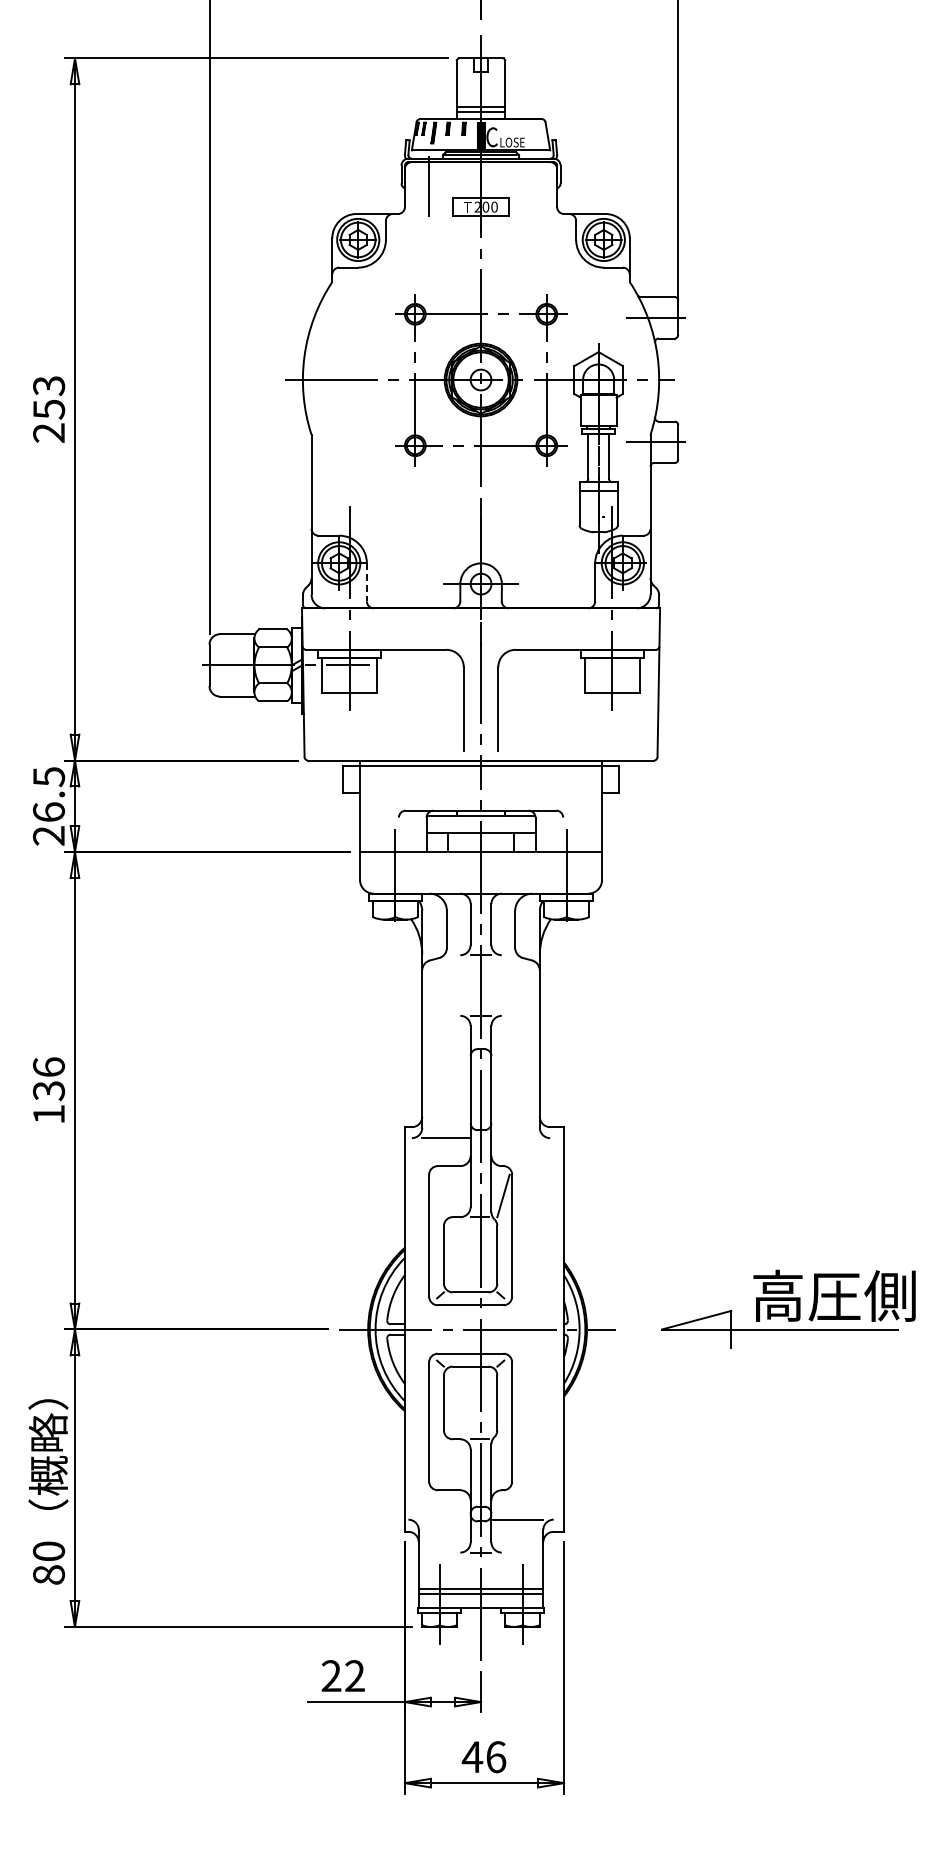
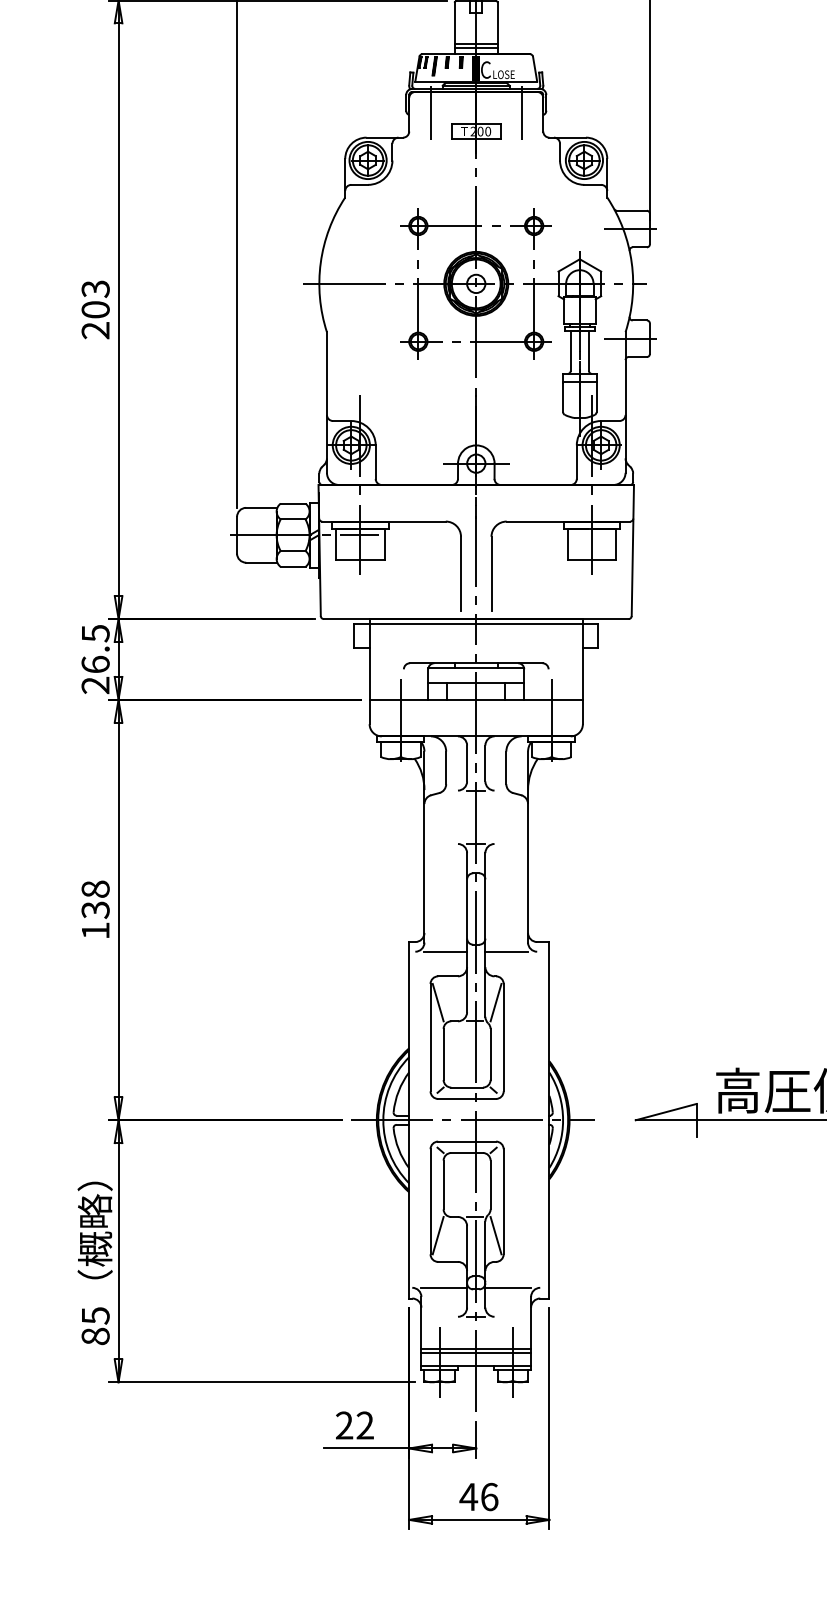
line: (532, 185) -> (521, 112), added
text: (49, 409) -> (96, 309), 253 -> 203
line: (366, 582) -> (375, 462), dashed -> solid
text: (48, 1066) -> (95, 888), 136 -> 138
line: (515, 1138) -> (506, 952), added
line: (437, 1195) -> (437, 1002), added
line: (437, 1460) -> (437, 1235), added
line: (503, 1460) -> (496, 1235), added
line: (444, 1519) -> (444, 1287), added
text: (48, 1551) -> (95, 1315), 80 -> 85

